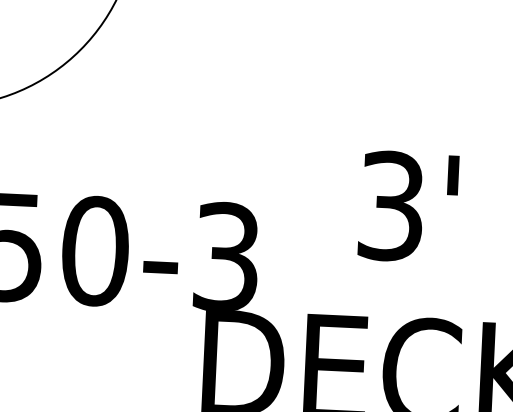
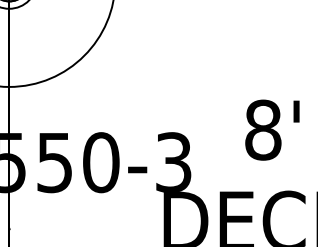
text: (391, 205) -> (263, 129), 3' -> 8'

